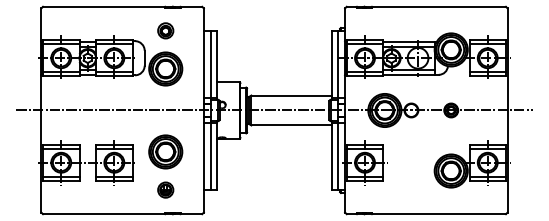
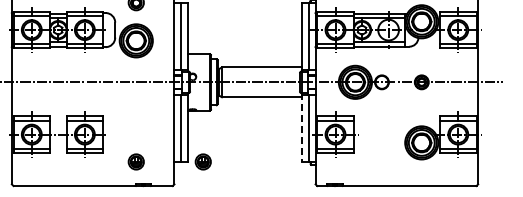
part: (165, 151) -> (136, 123), removed
line: (331, 156) -> (302, 128), solid -> dashed
part: (232, 189) -> (203, 161), added

